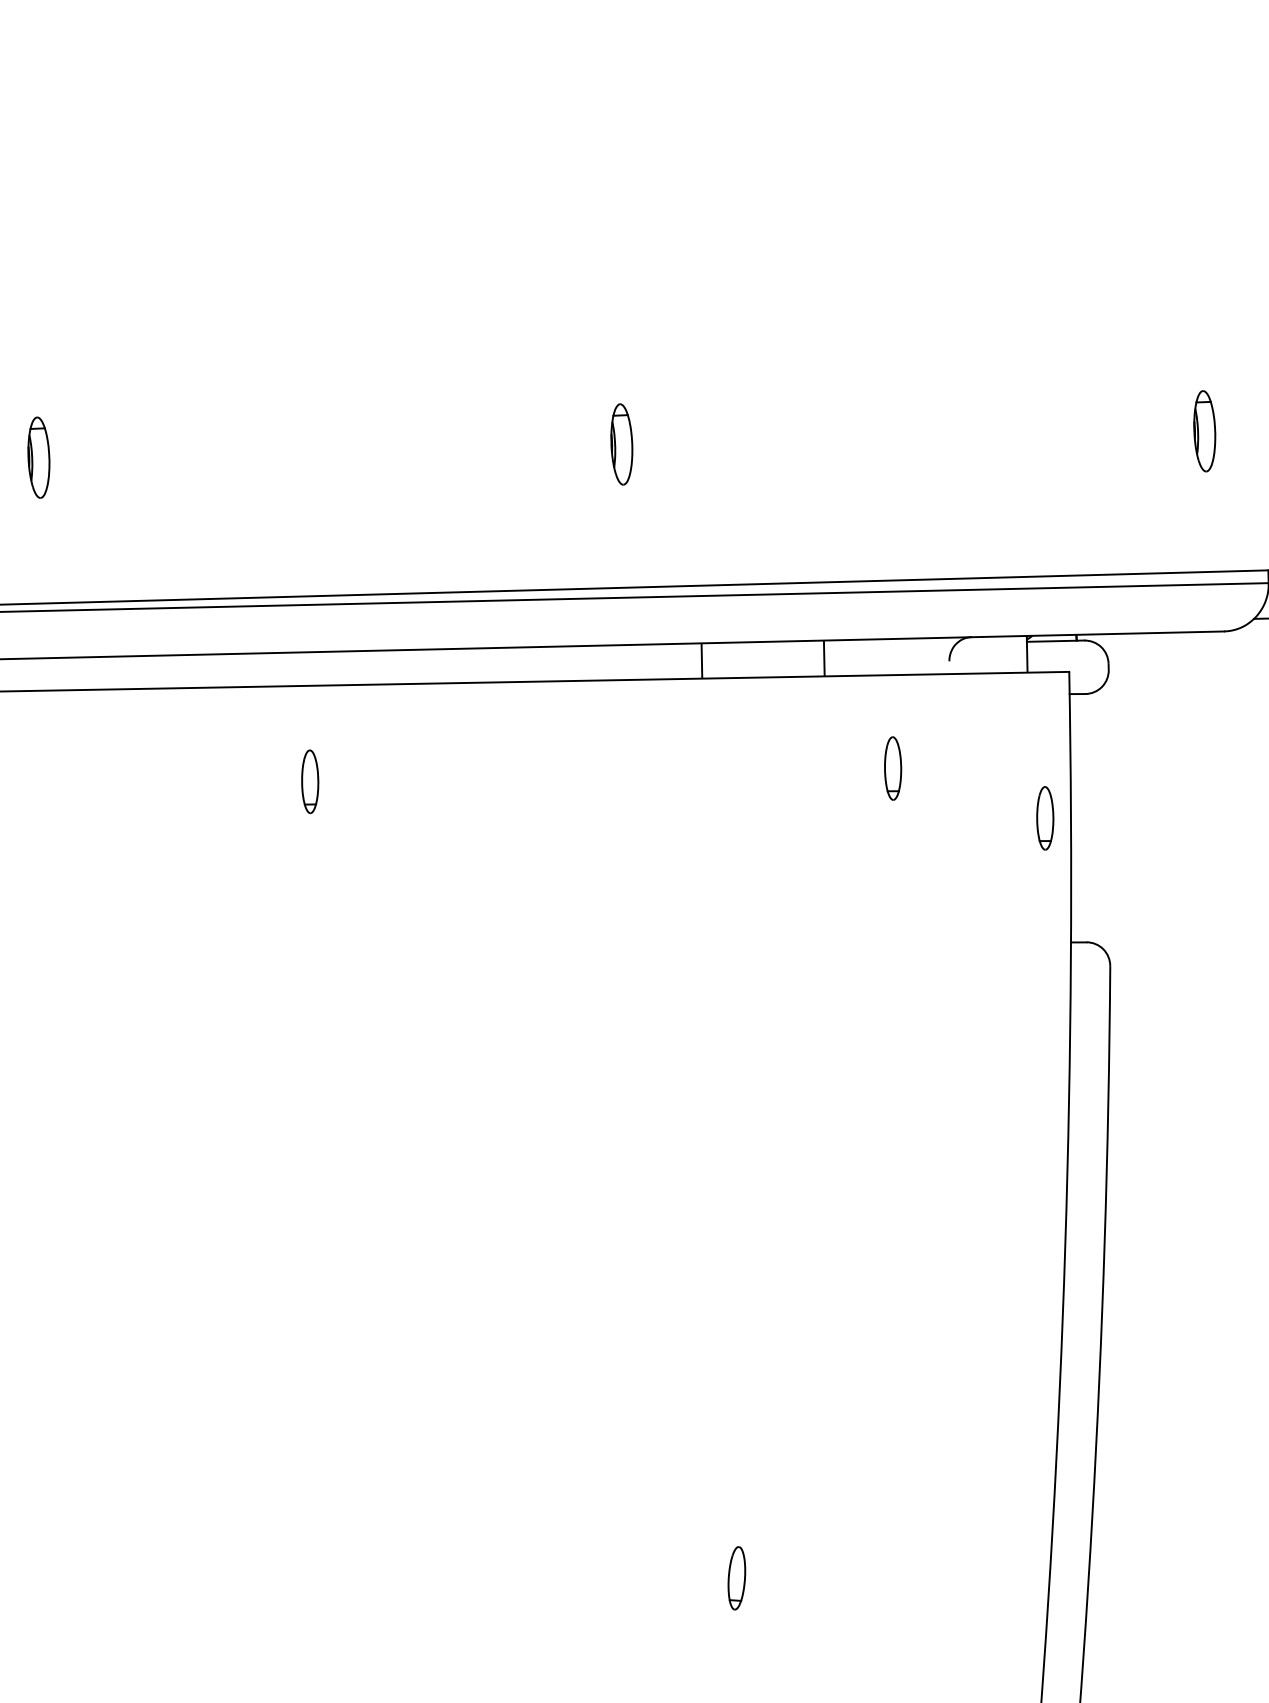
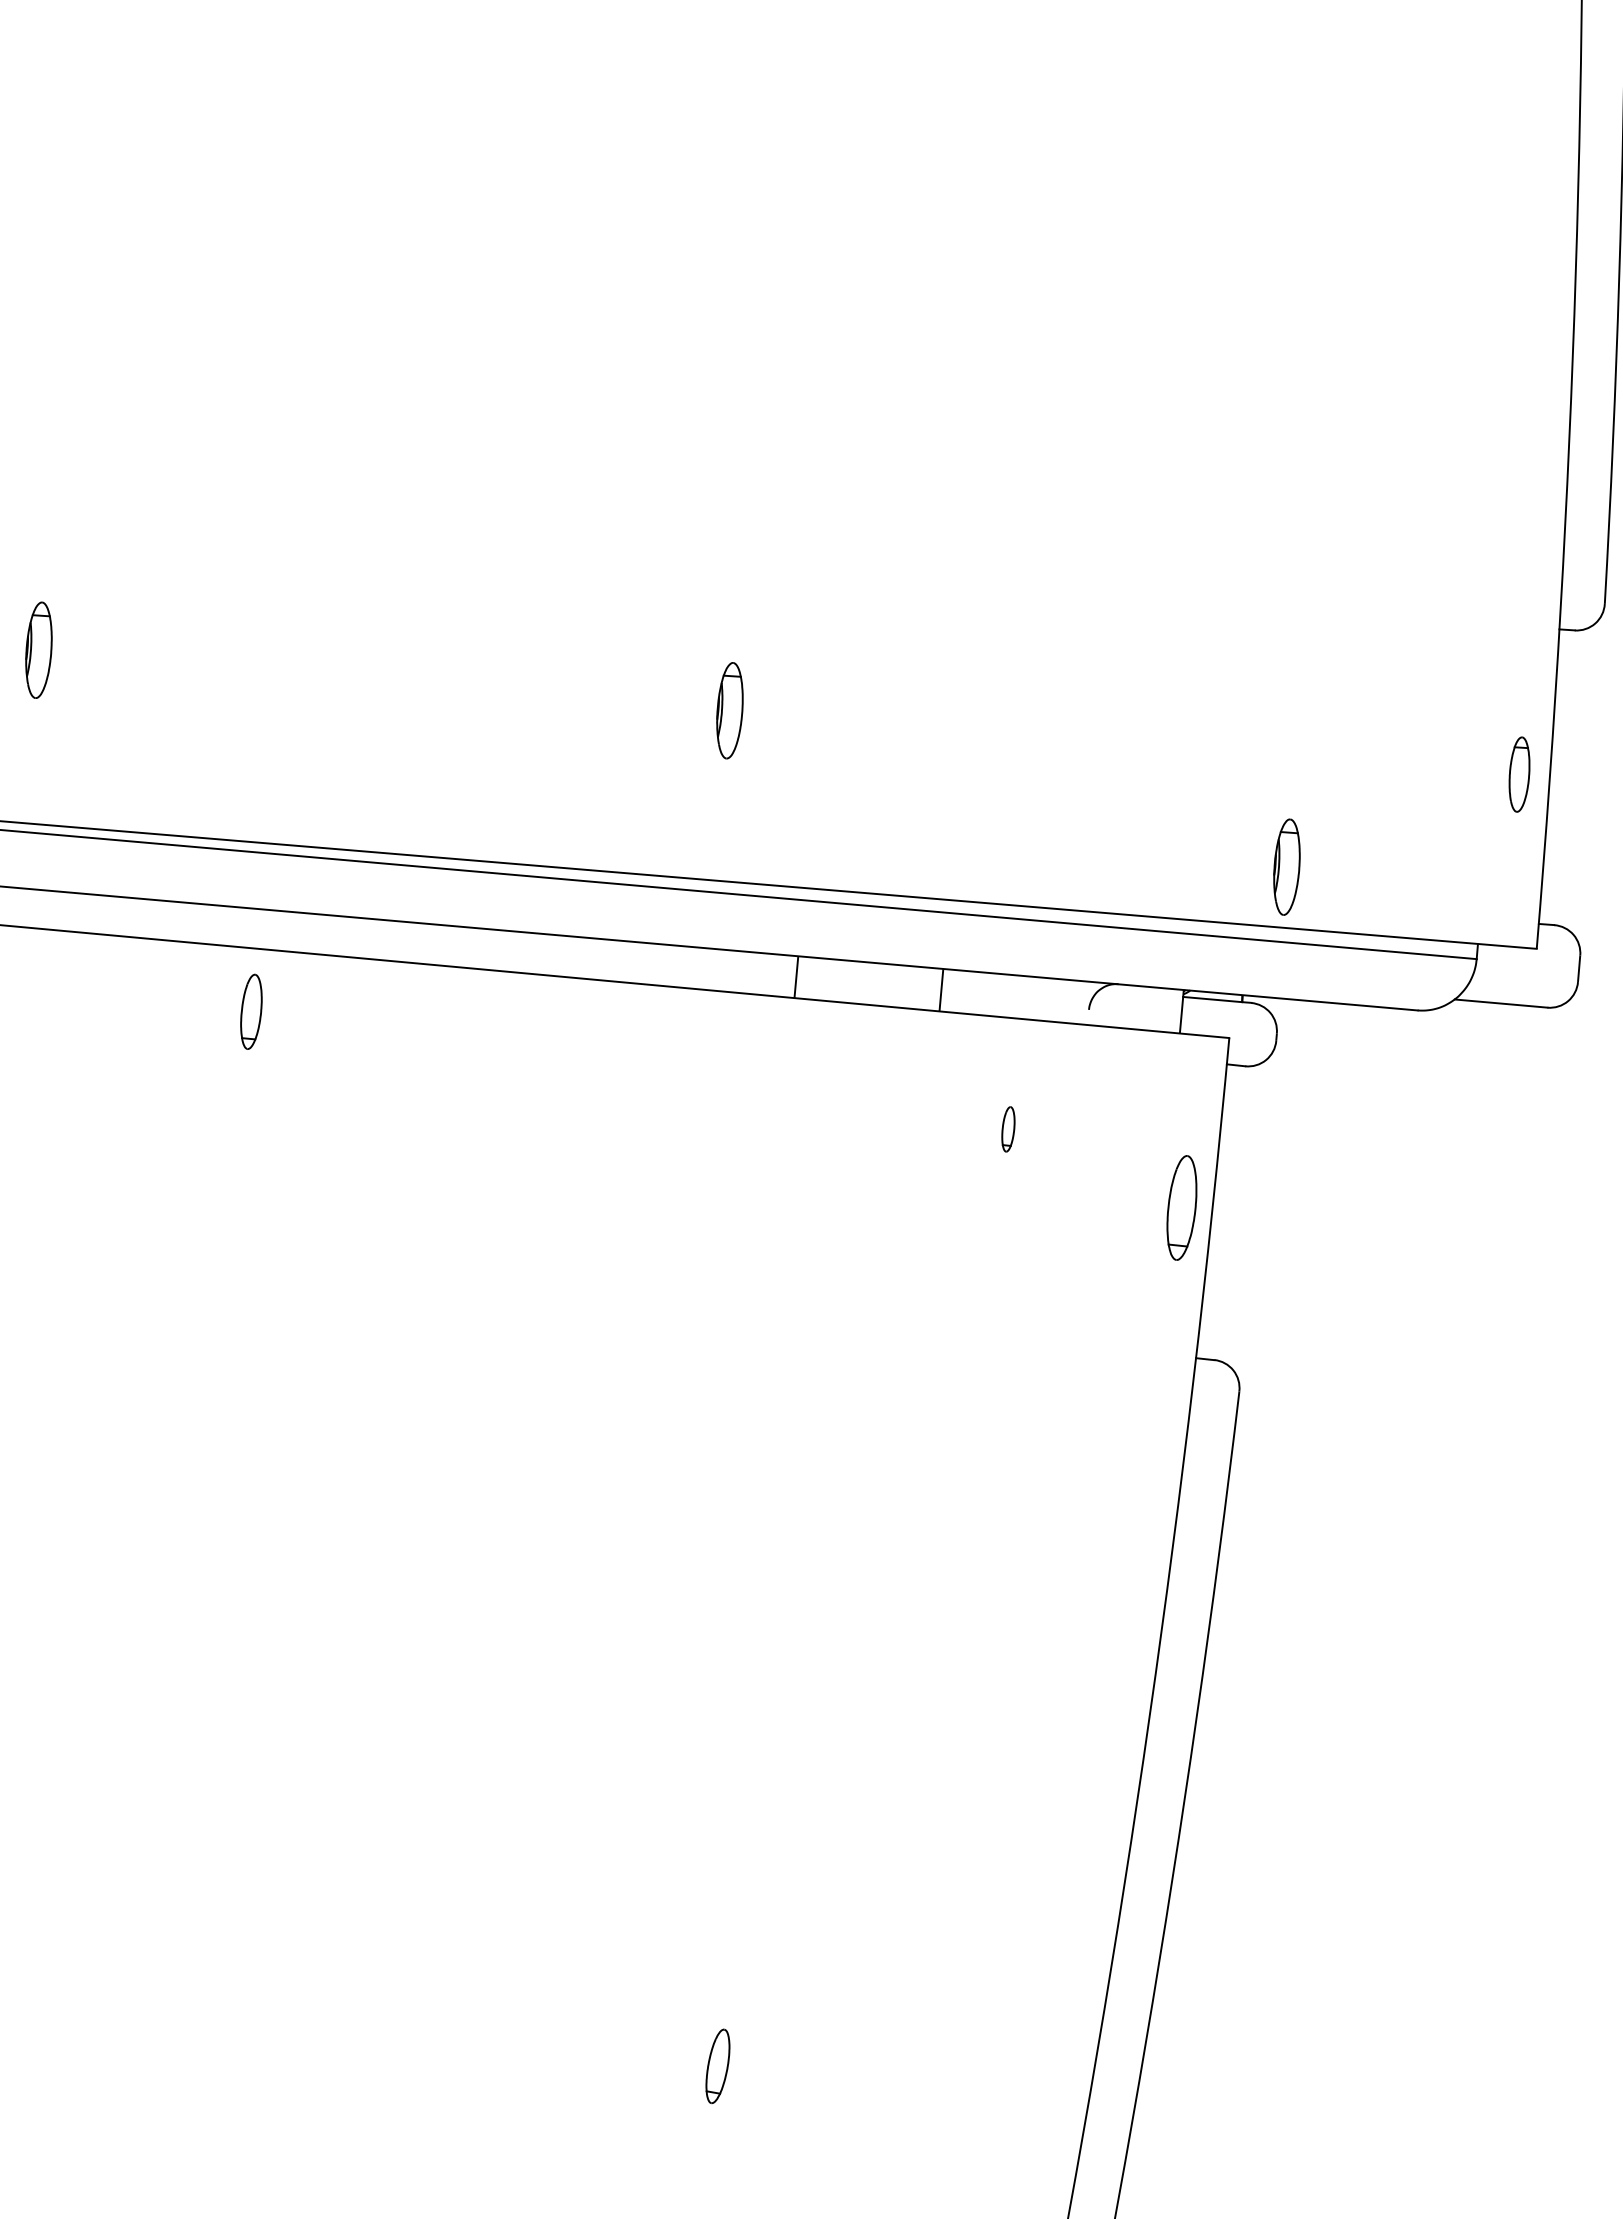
part: (1204, 430) -> (1286, 866), moved
part: (893, 768) -> (1008, 1129), size x0.6
part: (310, 781) -> (251, 1011), moved
part: (1045, 818) -> (1181, 1208), size x1.4

